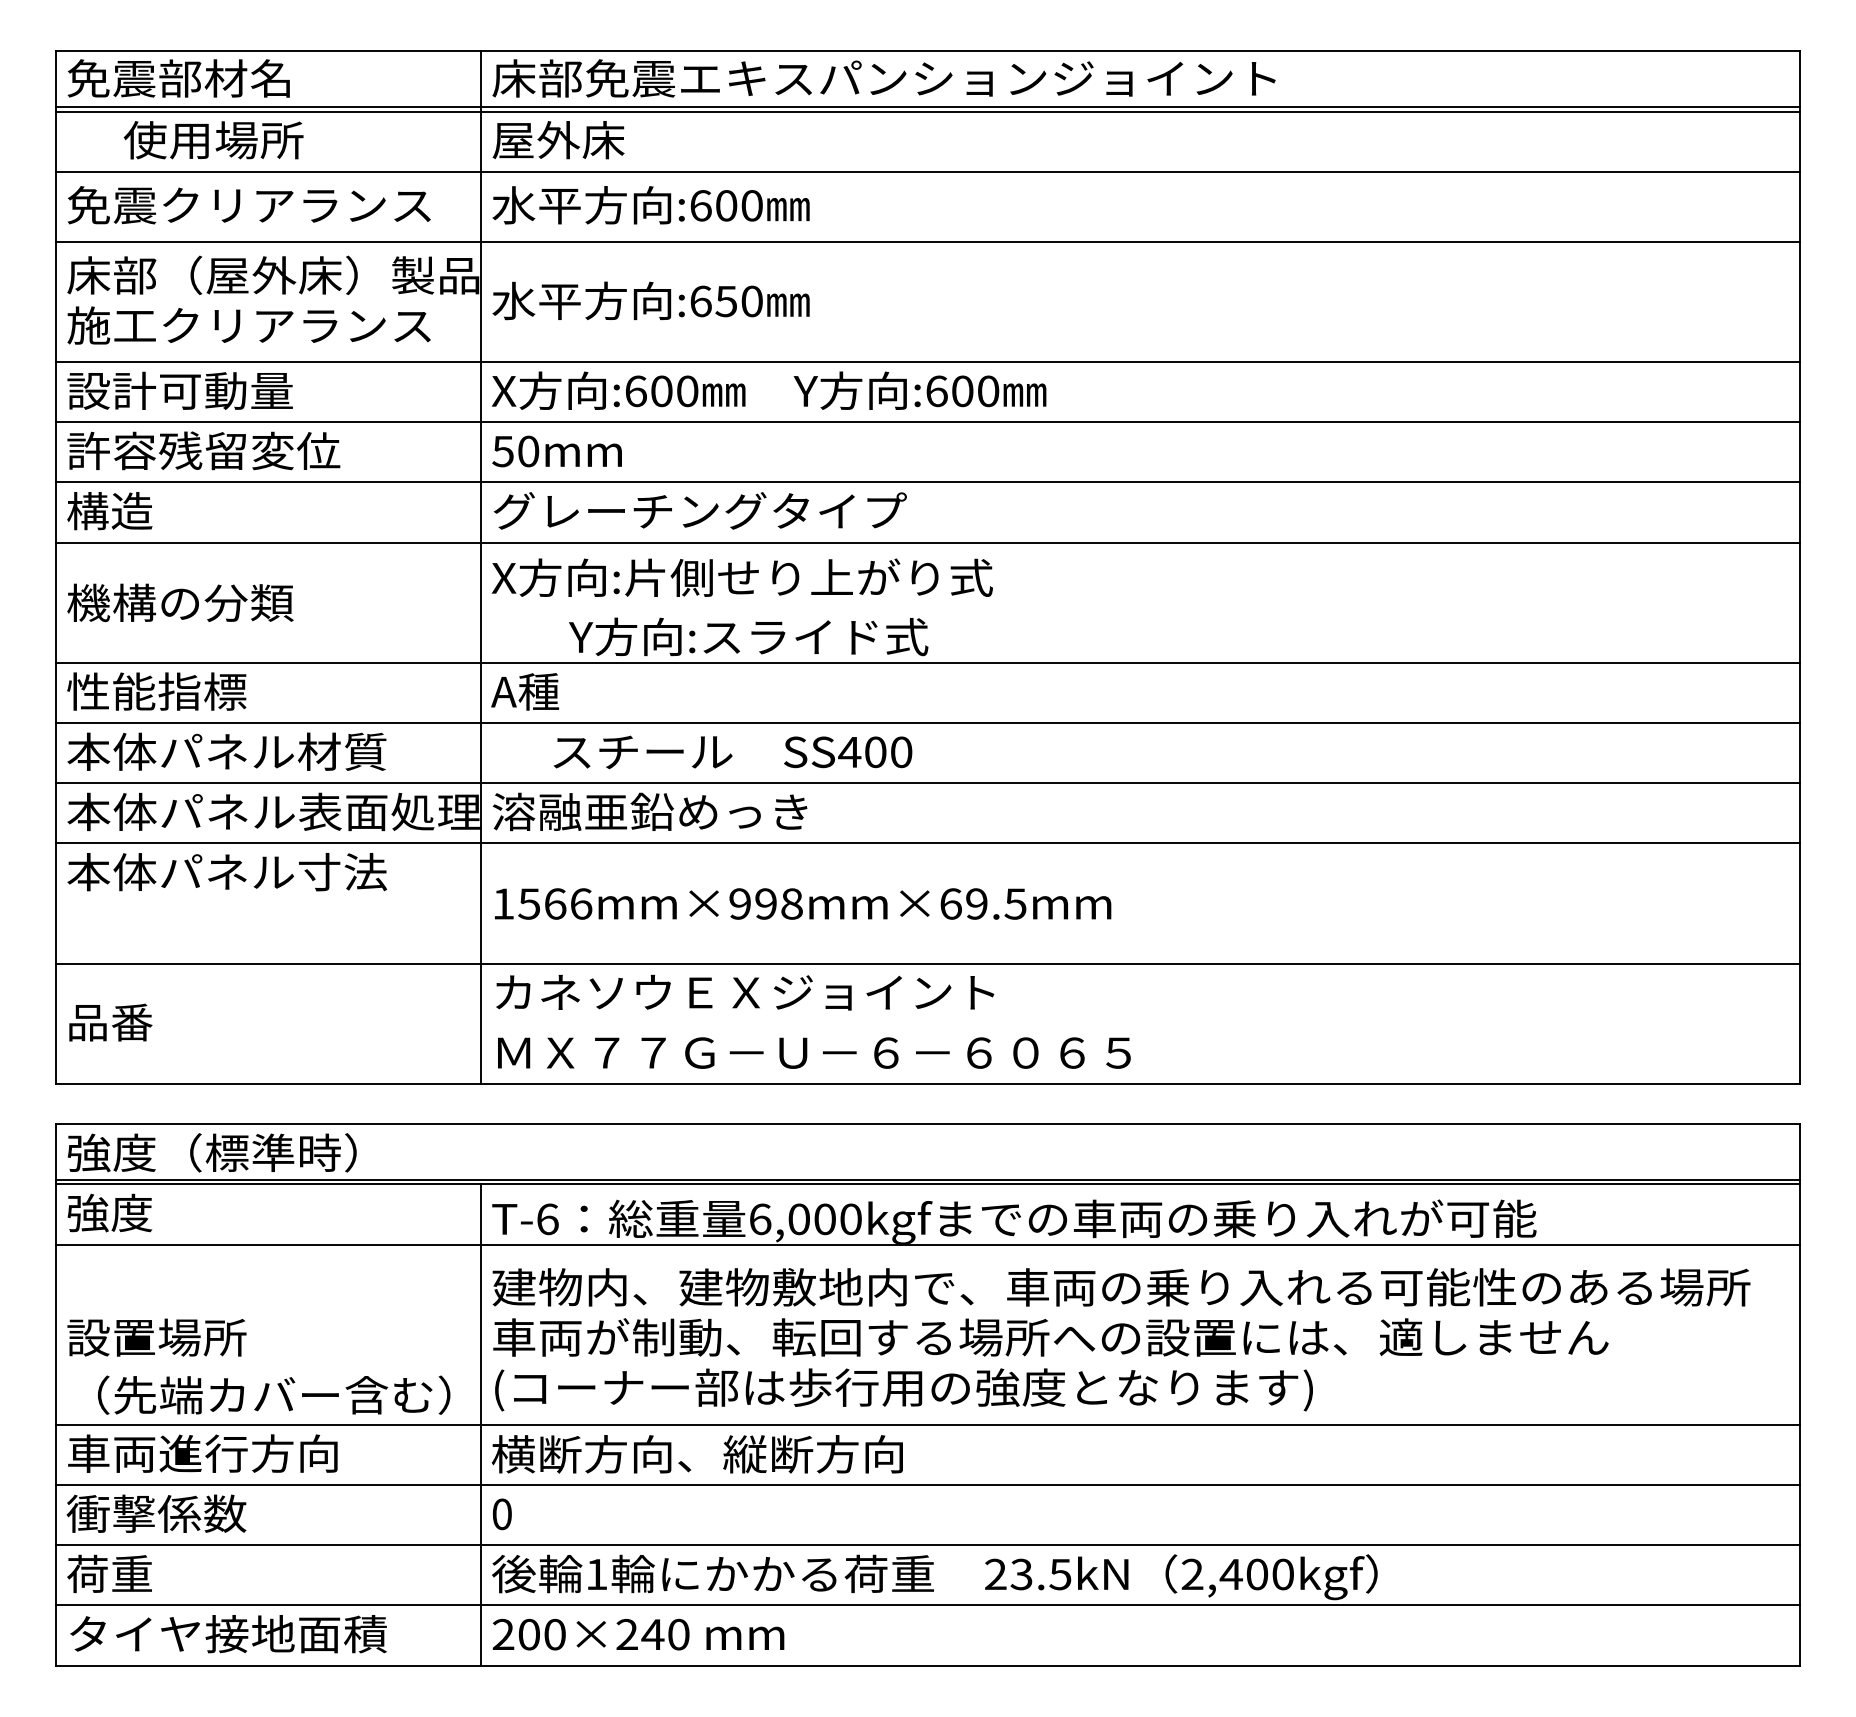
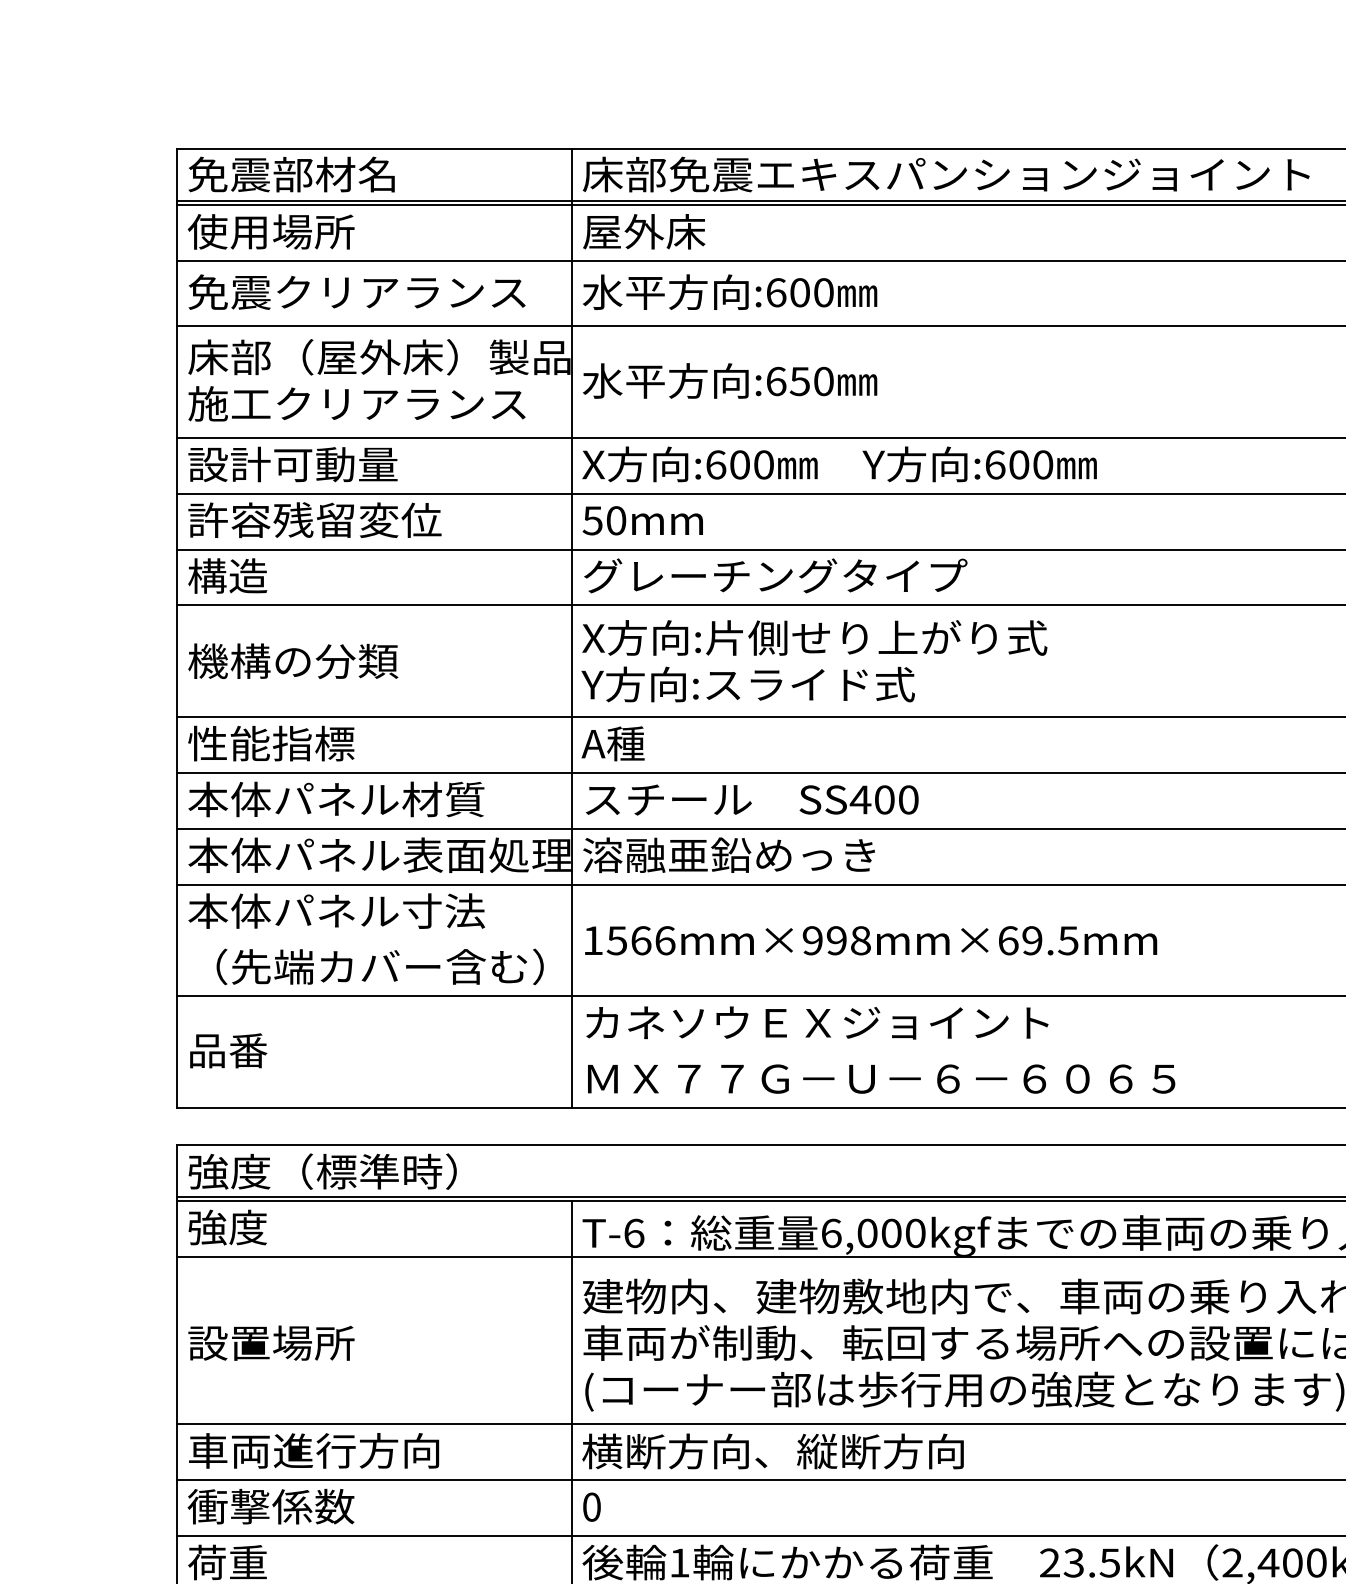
text: (213, 140) -> (271, 232), moved
text: (748, 636) -> (748, 684), moved
text: (732, 752) -> (751, 800), moved
text: (274, 1394) -> (380, 966), moved

